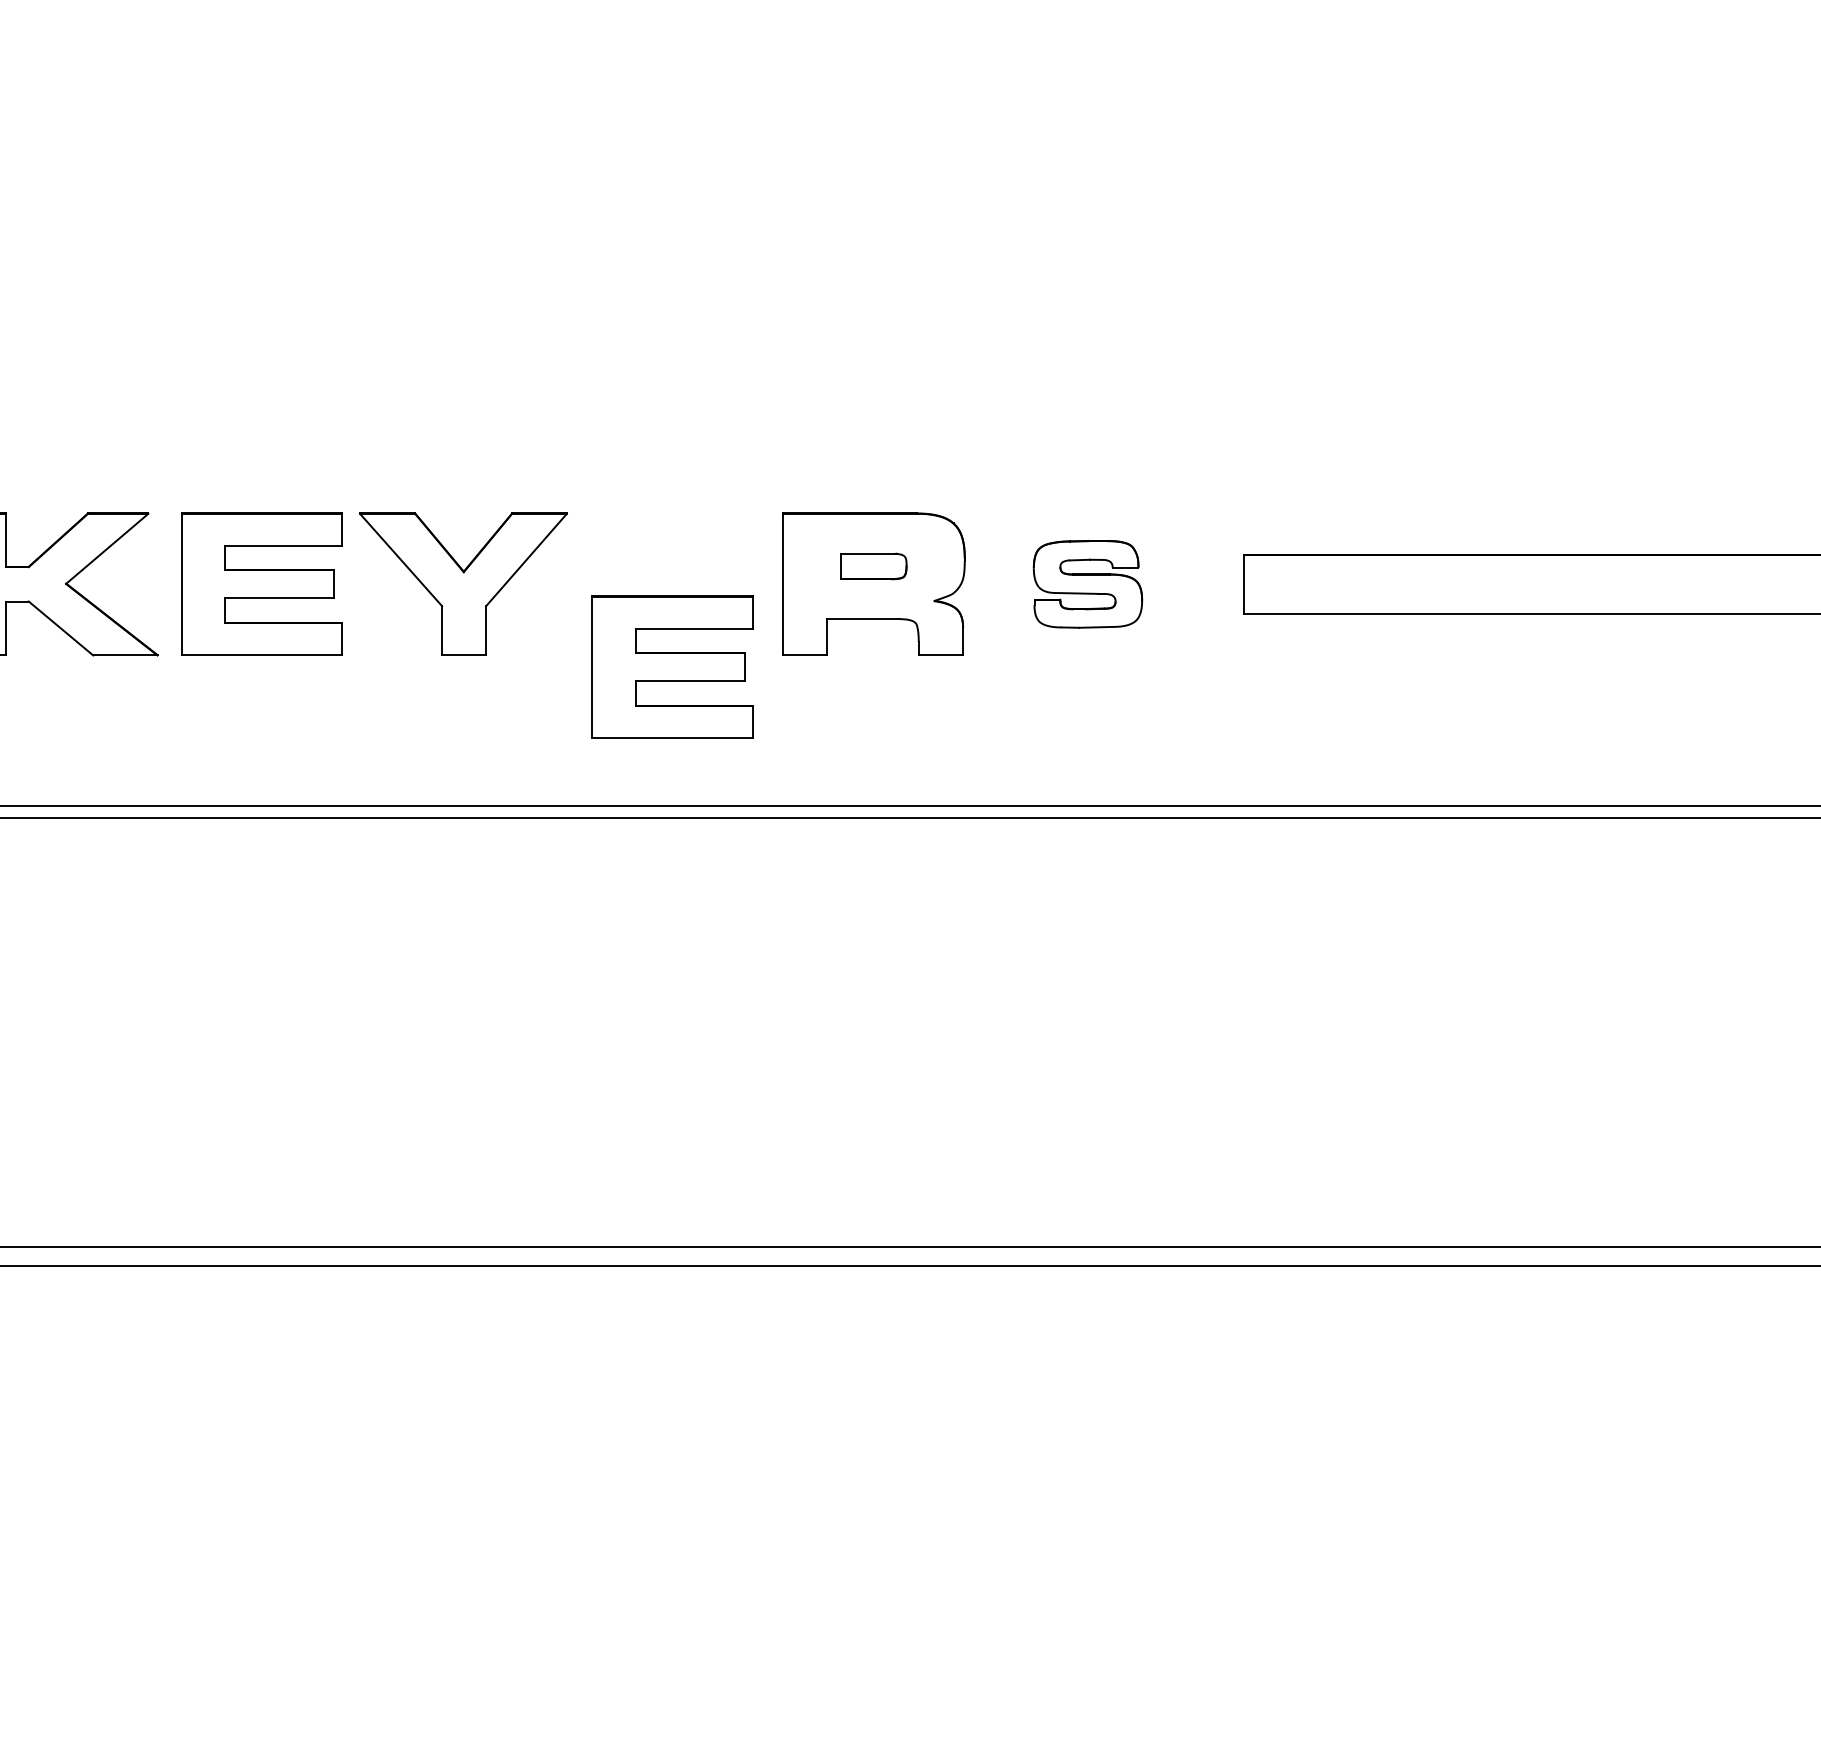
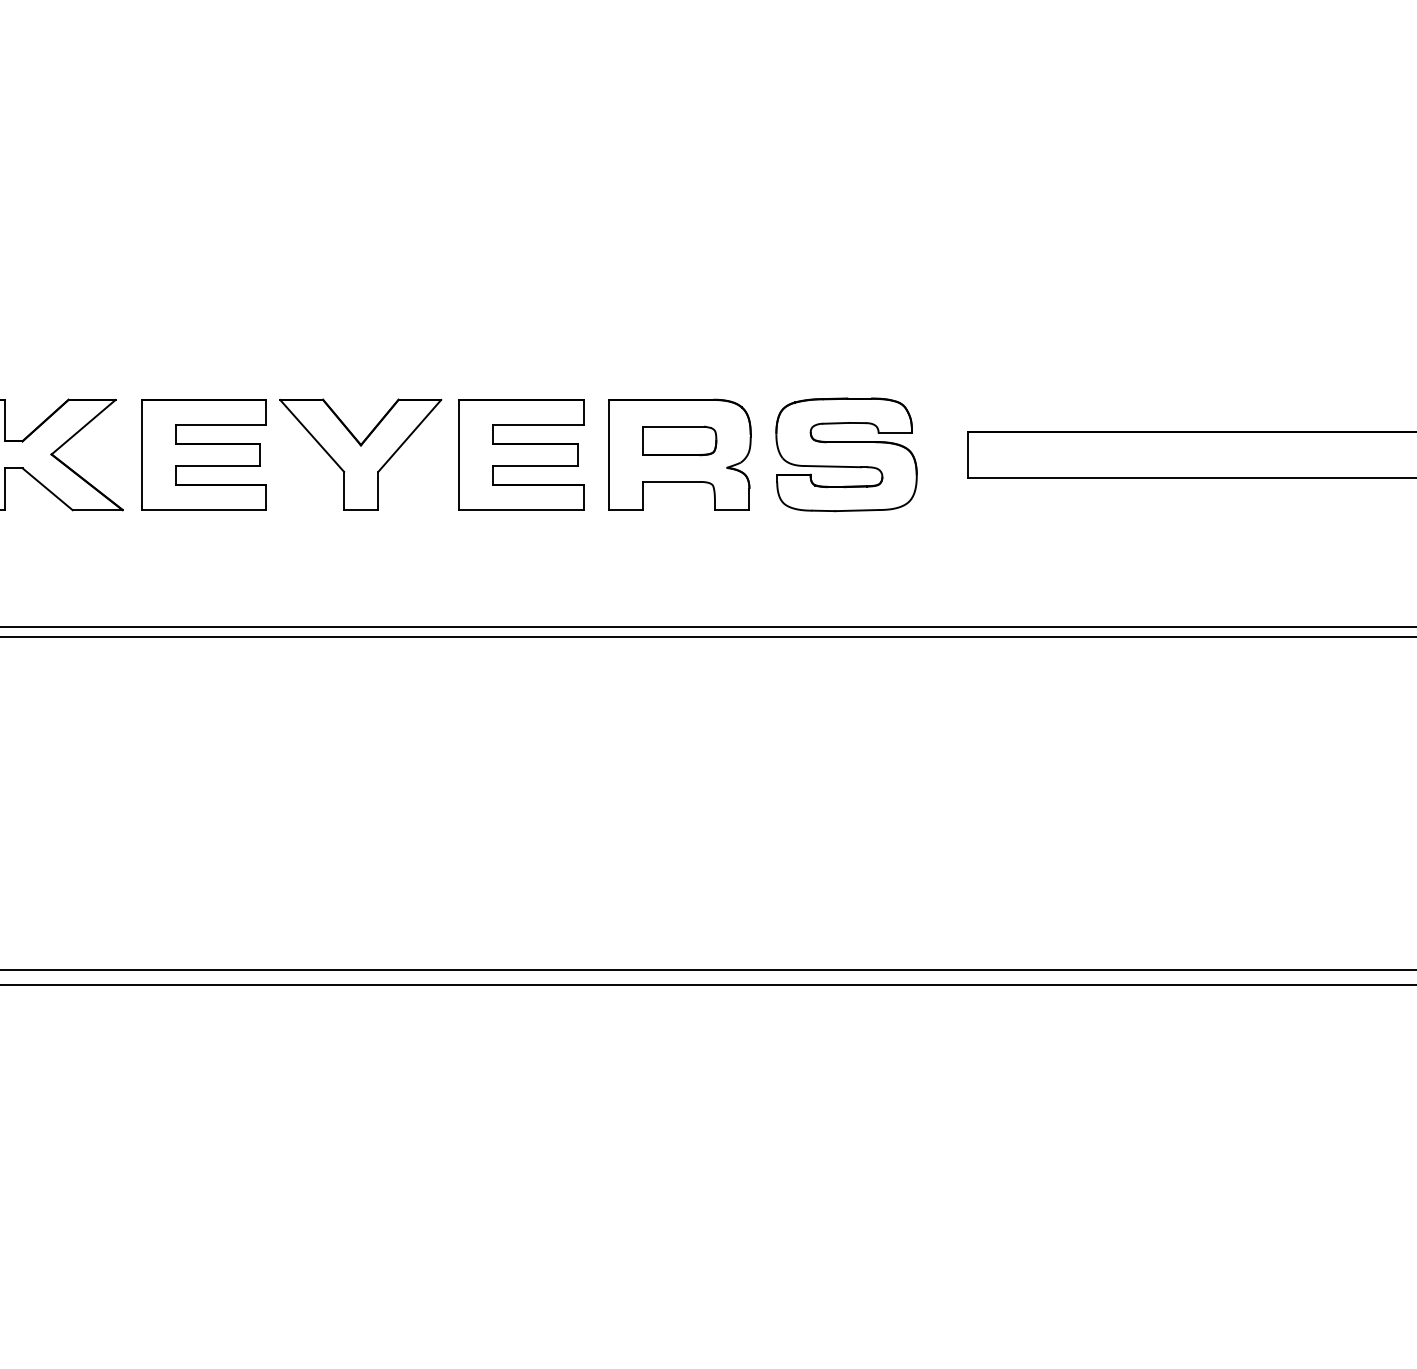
part: (873, 566) -> (679, 440), size x1.43
part: (1087, 584) -> (846, 454), size x1.67
part: (672, 666) -> (521, 454), moved

